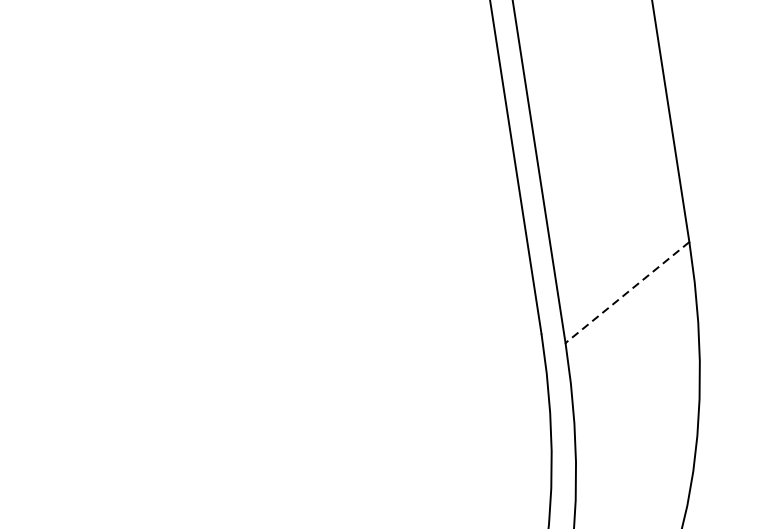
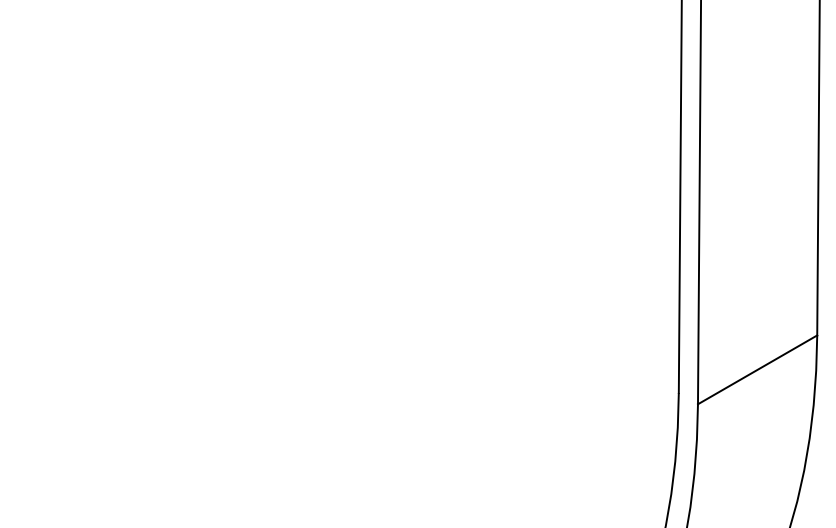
line: (627, 292) -> (757, 369), dashed -> solid

